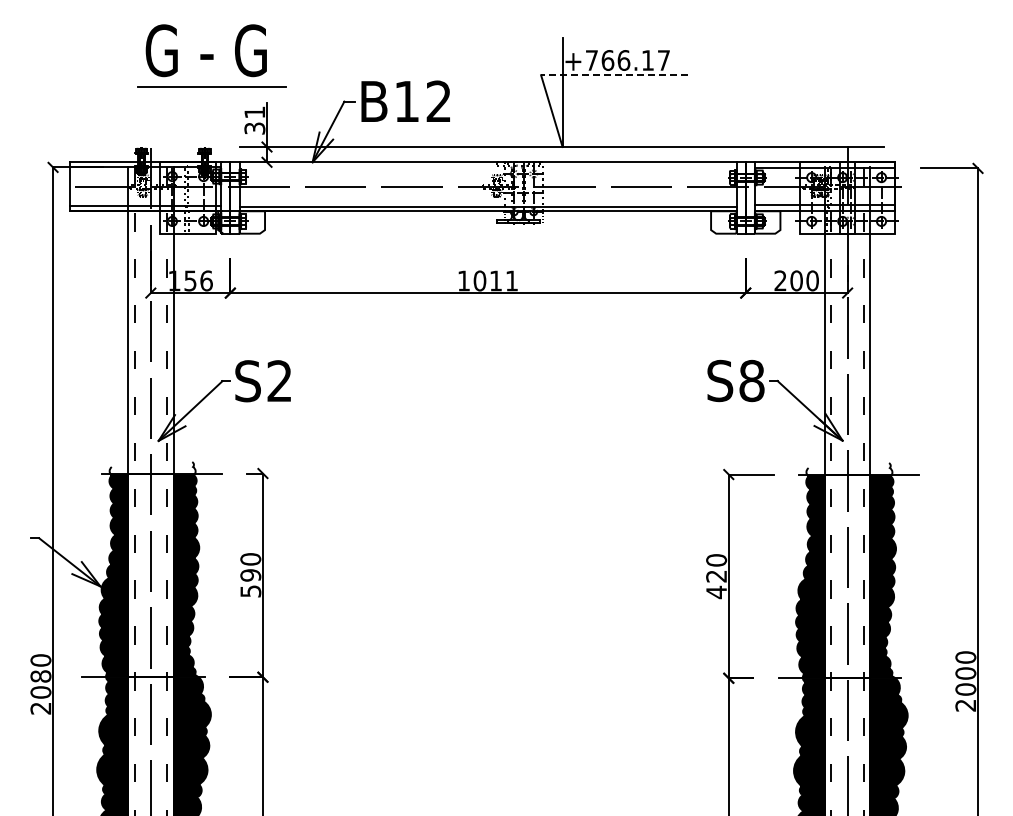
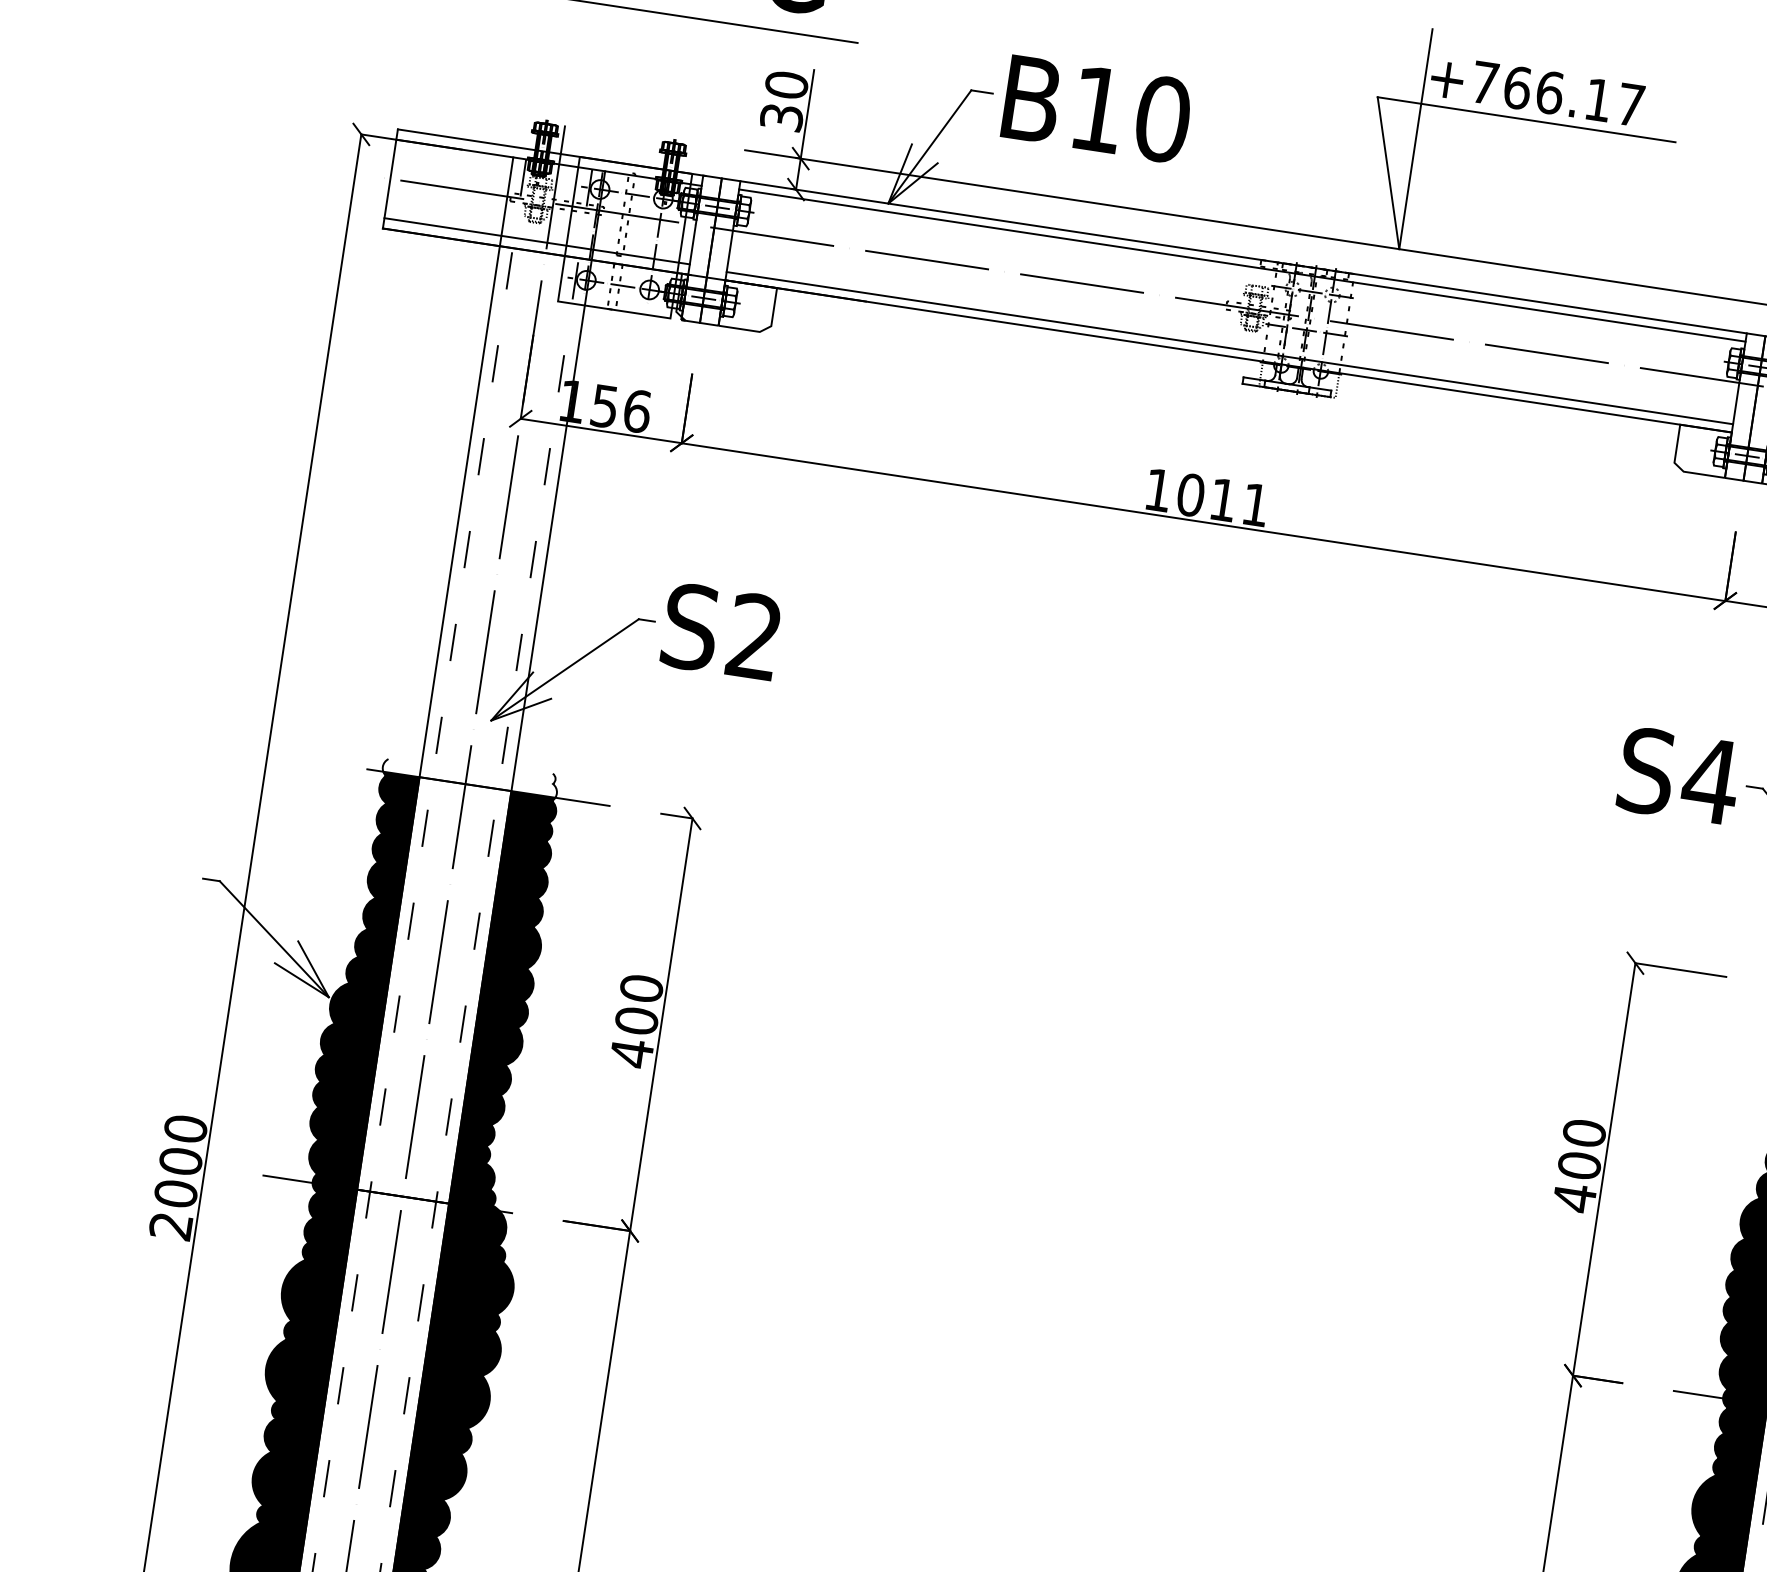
line: (614, 75) -> (1526, 120), dashed -> solid
text: (438, 101) -> (1161, 118), B12 -> B10
text: (254, 112) -> (785, 84), 31 -> 30
line: (487, 166) -> (1241, 265), added
text: (751, 380) -> (1710, 779), S8 -> S4
text: (716, 576) -> (1579, 1165), 420 -> 400
text: (250, 583) -> (633, 1037), 590 -> 400
text: (40, 676) -> (179, 1161), 2080 -> 2000

